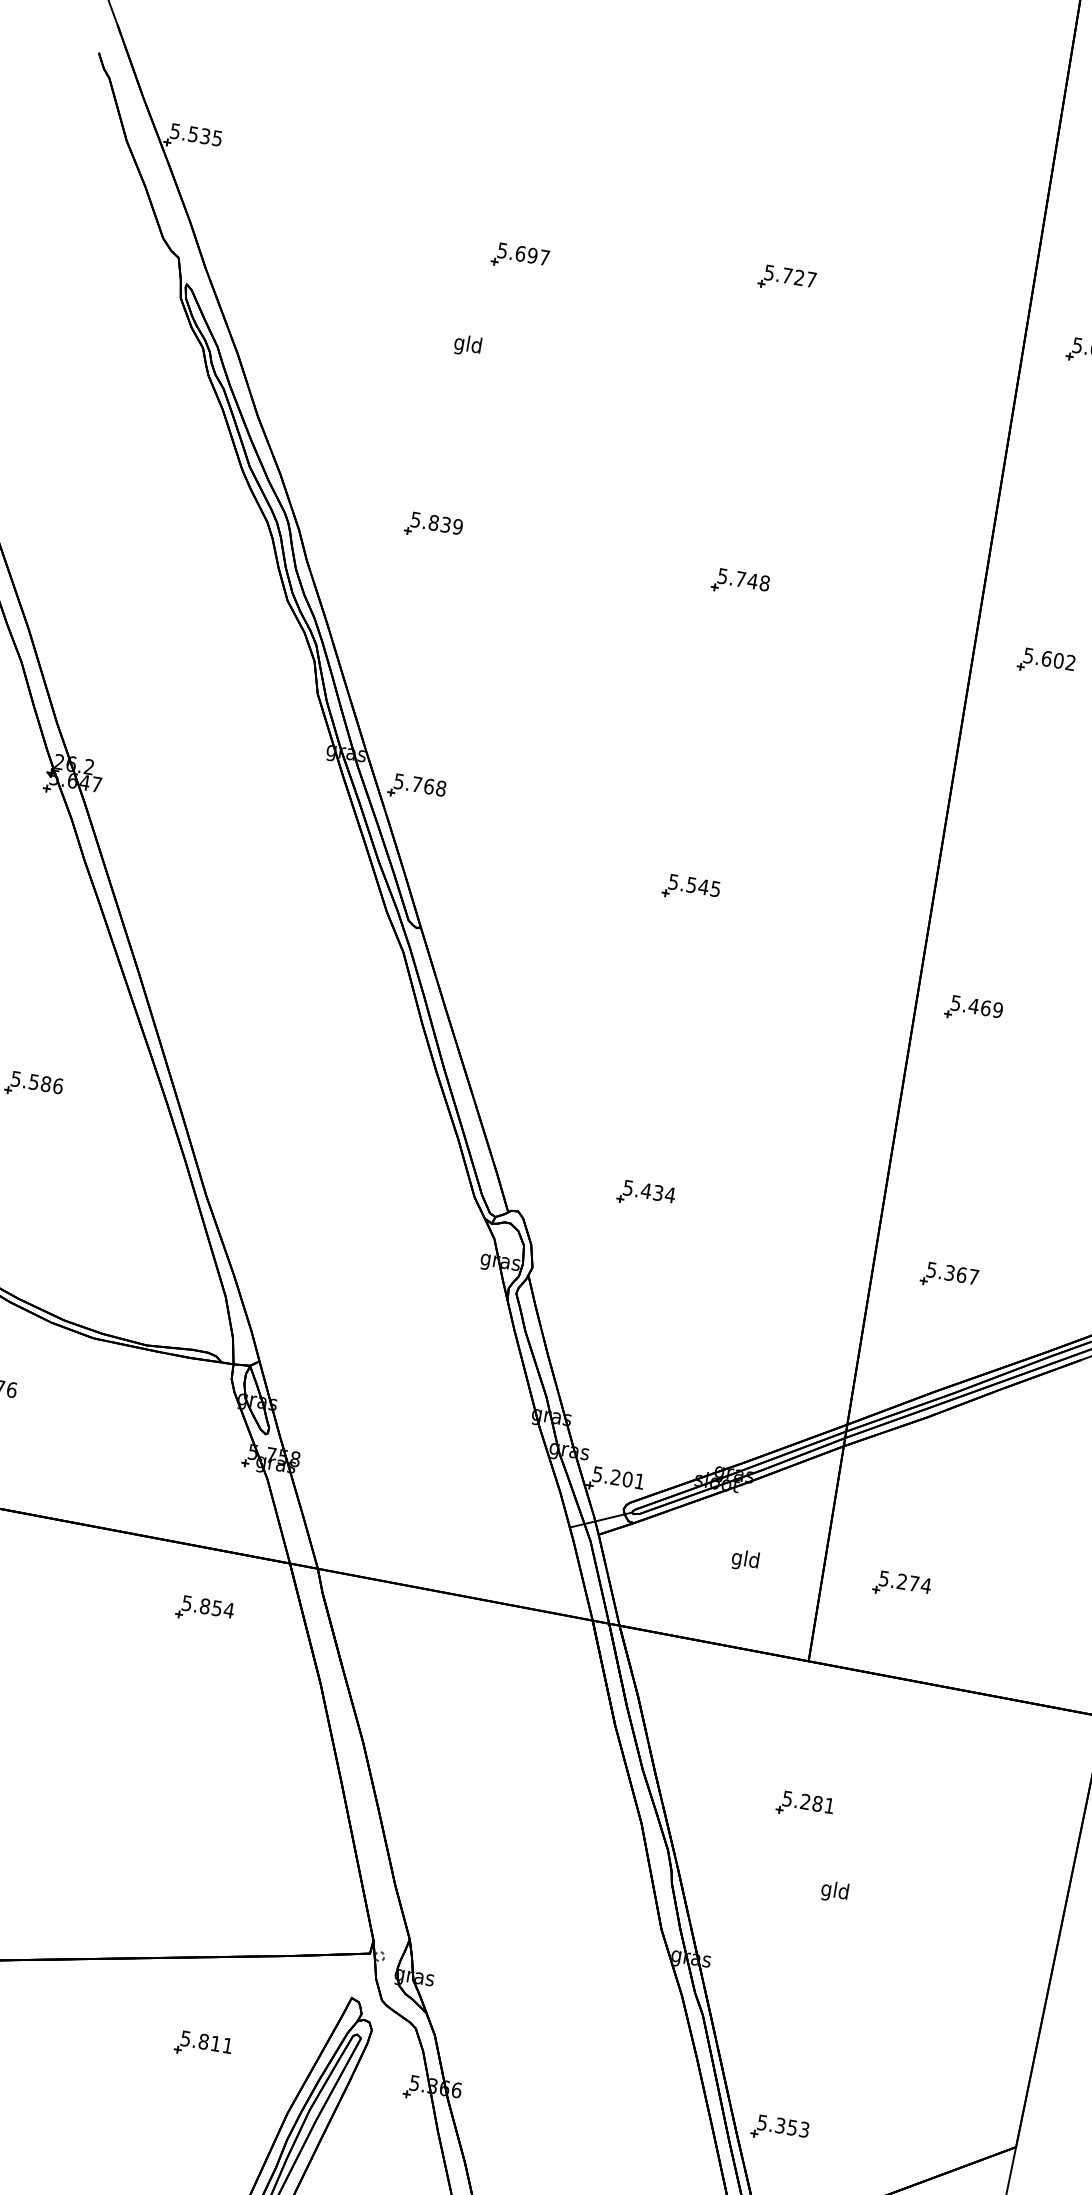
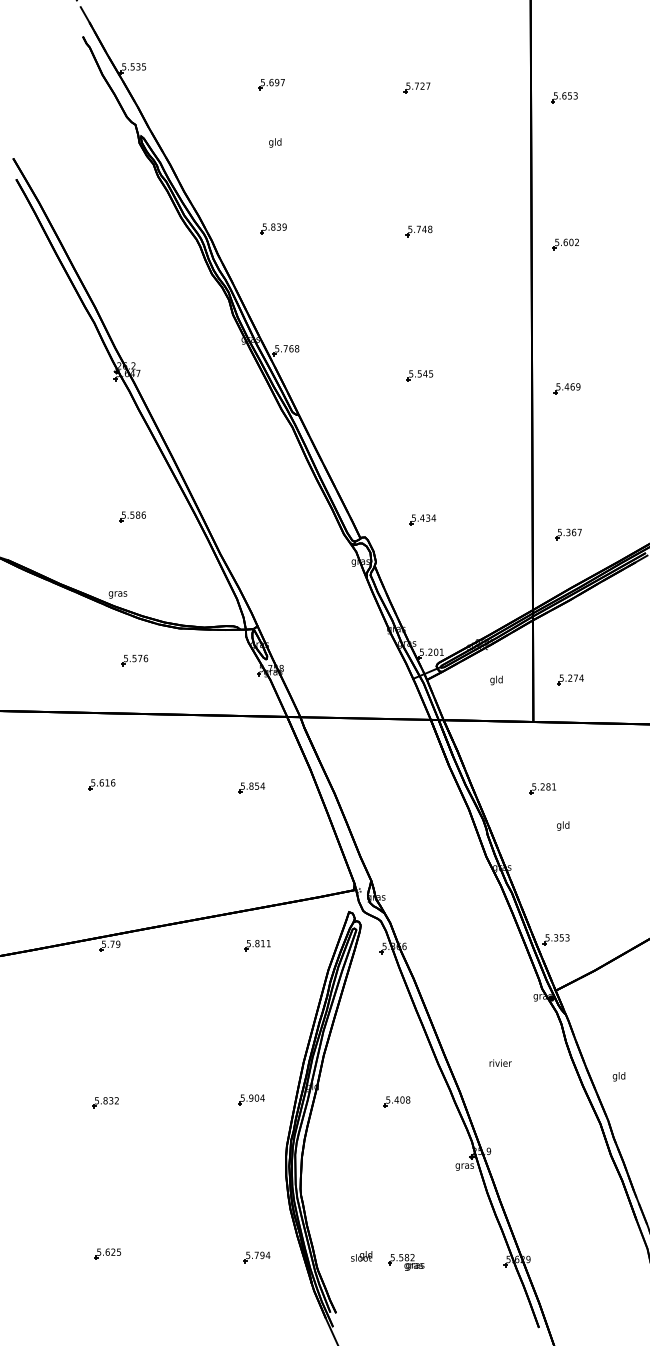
part: (519, 257) -> (271, 84), moved
part: (972, 1009) -> (566, 388), moved
part: (204, 1609) -> (251, 787), moved
part: (203, 2045) -> (257, 945), moved

